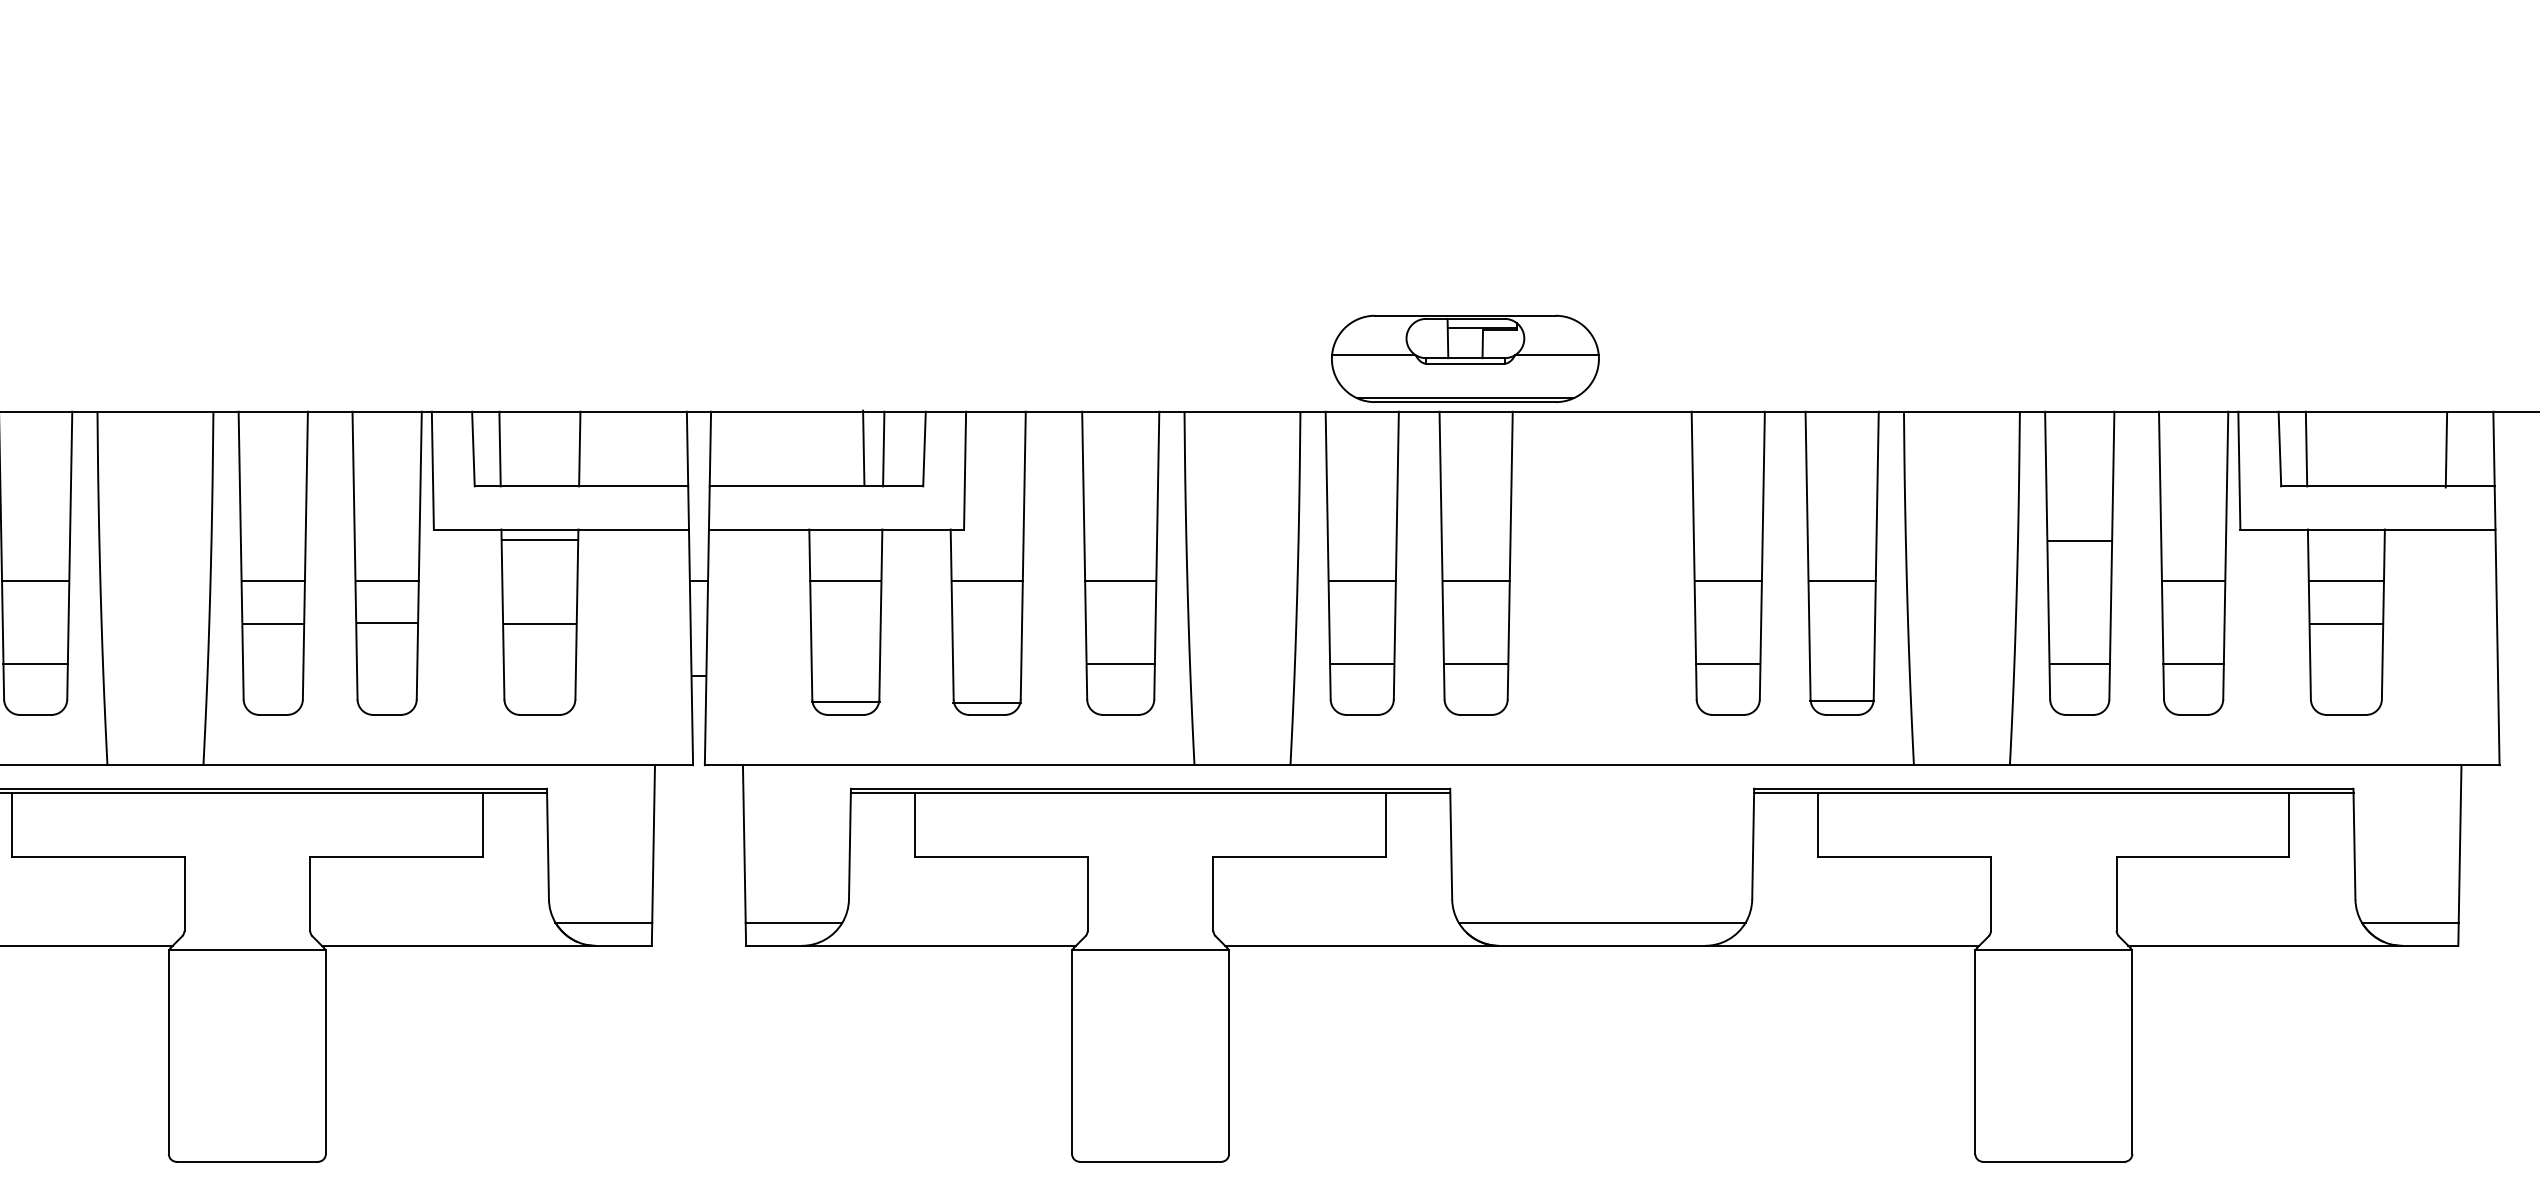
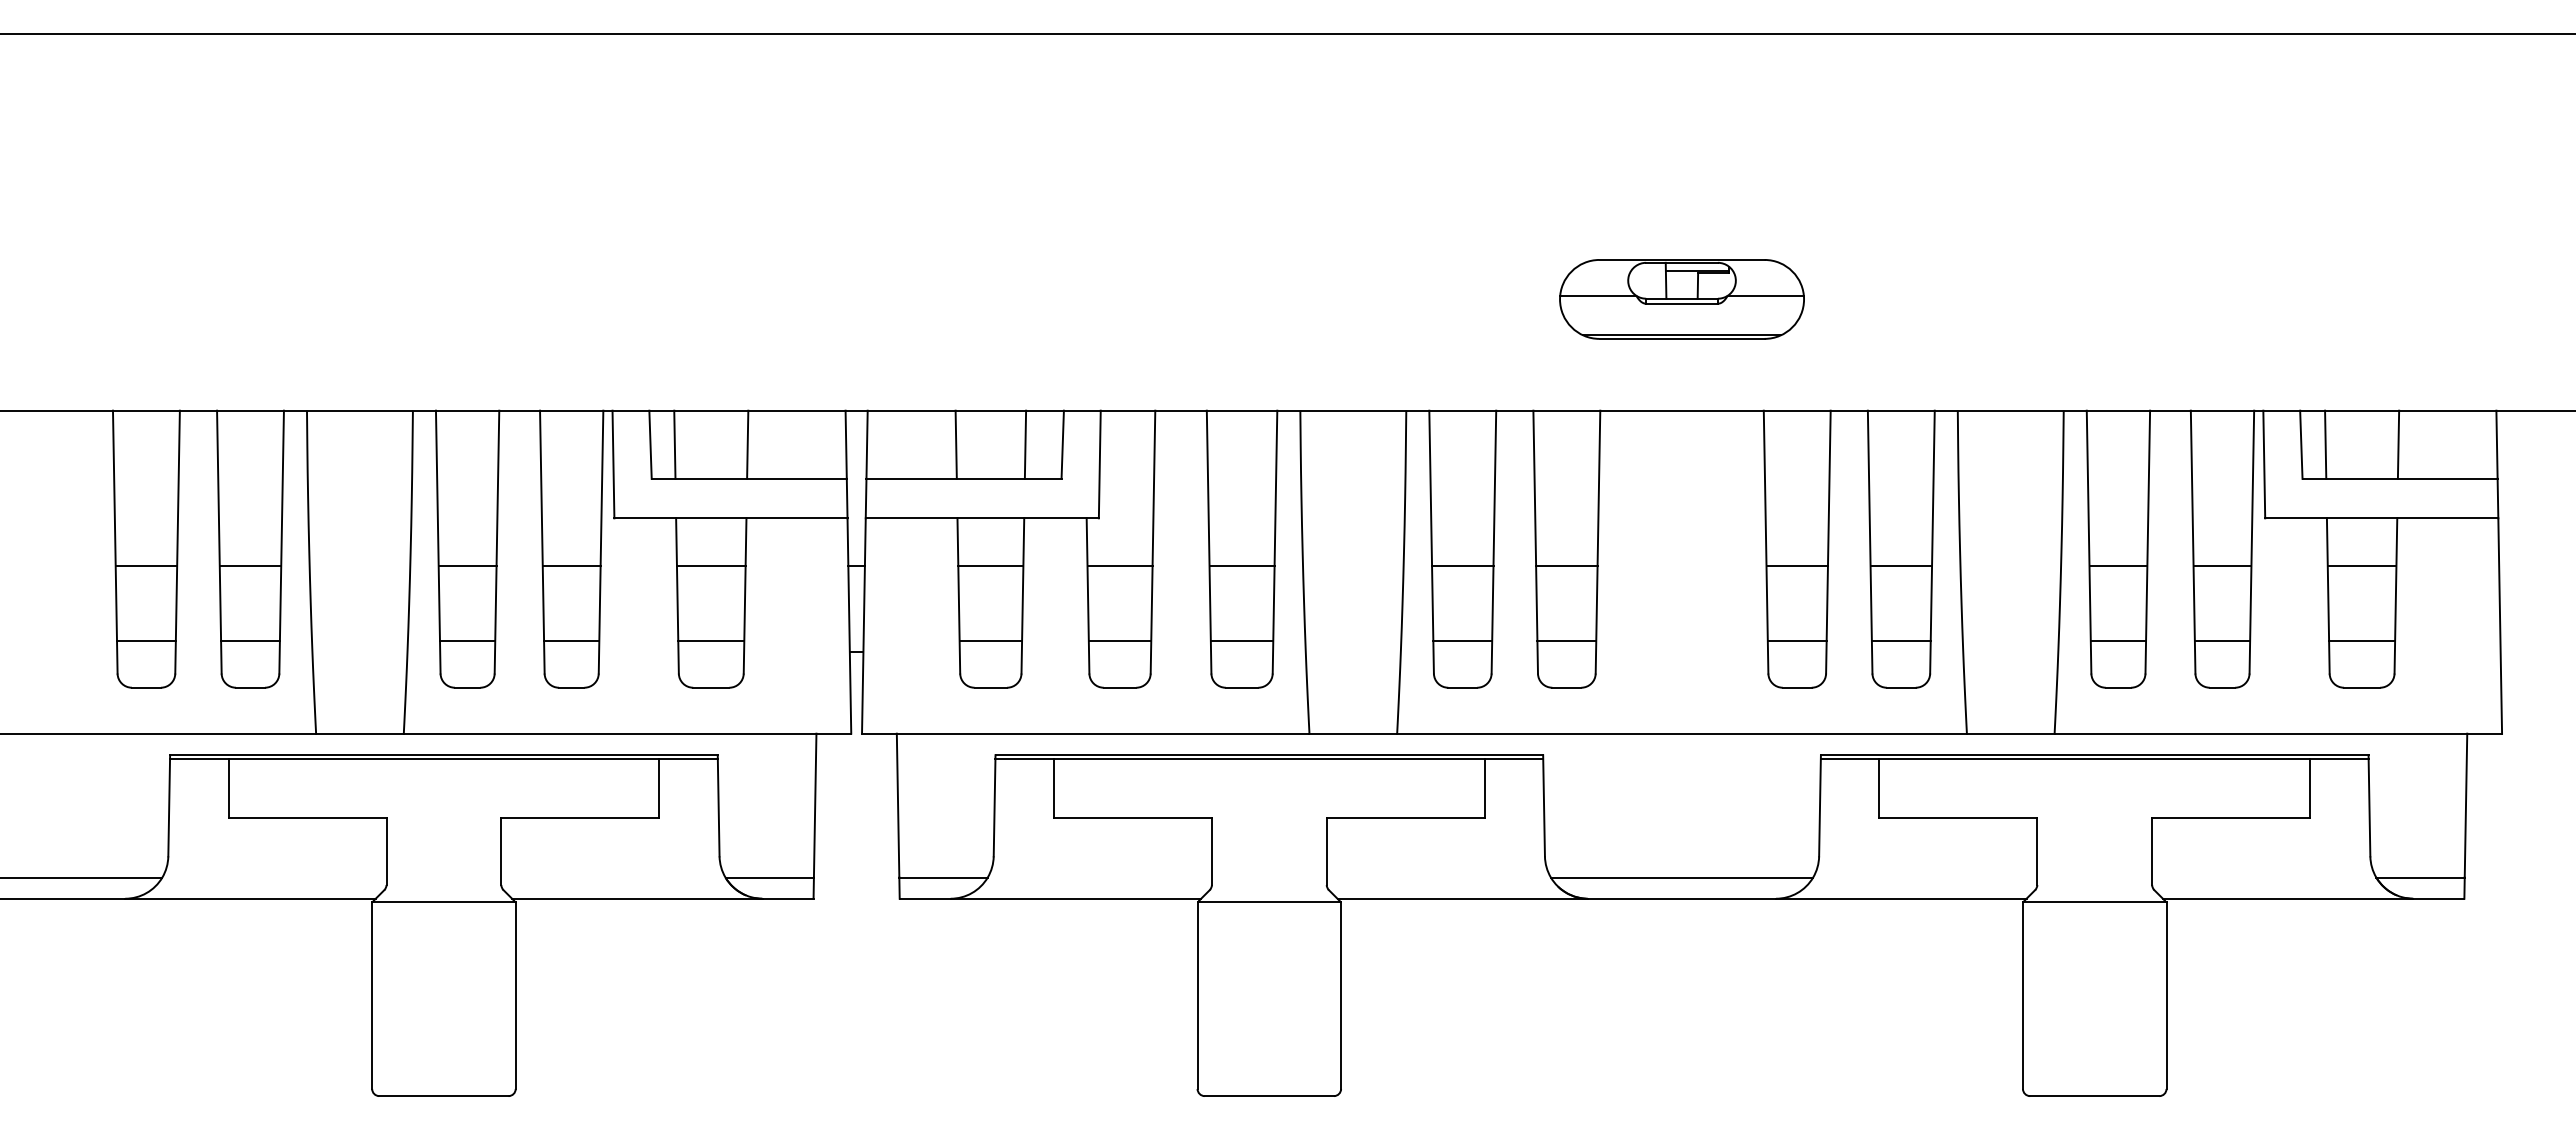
part: (1464, 359) -> (1681, 299), moved
line: (862, 447) -> (955, 444), moved
line: (2446, 449) -> (2398, 444), moved
line: (539, 539) -> (710, 565), moved
line: (2079, 540) -> (2118, 565), moved
line: (386, 623) -> (571, 641), moved
line: (273, 624) -> (467, 641), moved
line: (540, 624) -> (711, 641), moved
line: (2346, 624) -> (2362, 641), moved
line: (1841, 701) -> (1900, 641), moved
line: (845, 702) -> (990, 641), moved
line: (986, 703) -> (1119, 641), moved

